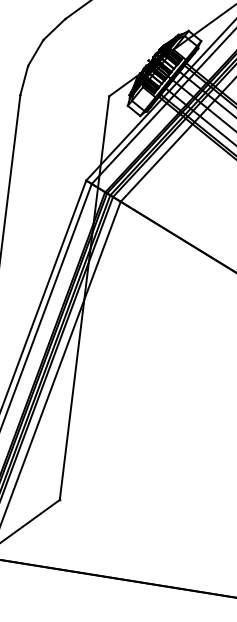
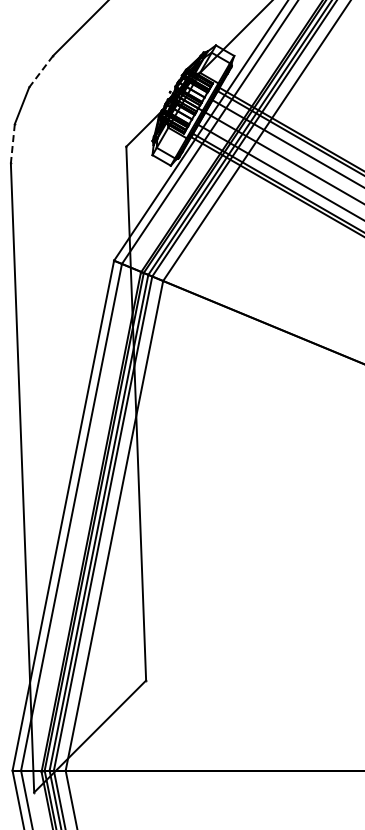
line: (54, 29) -> (41, 71), solid -> dashed
line: (24, 80) -> (12, 143), solid -> dashed

